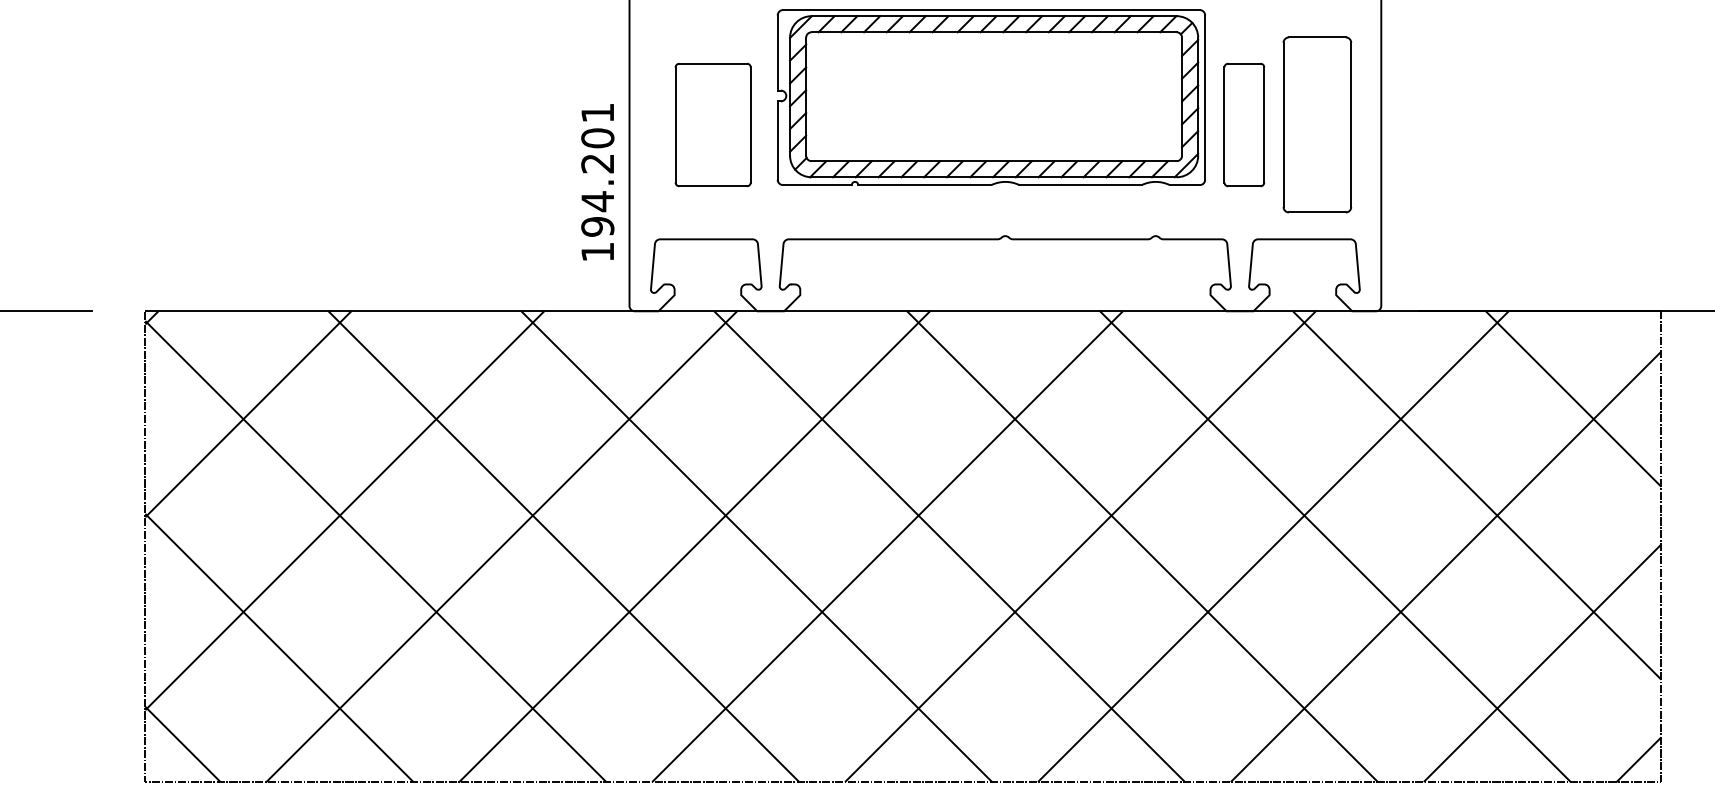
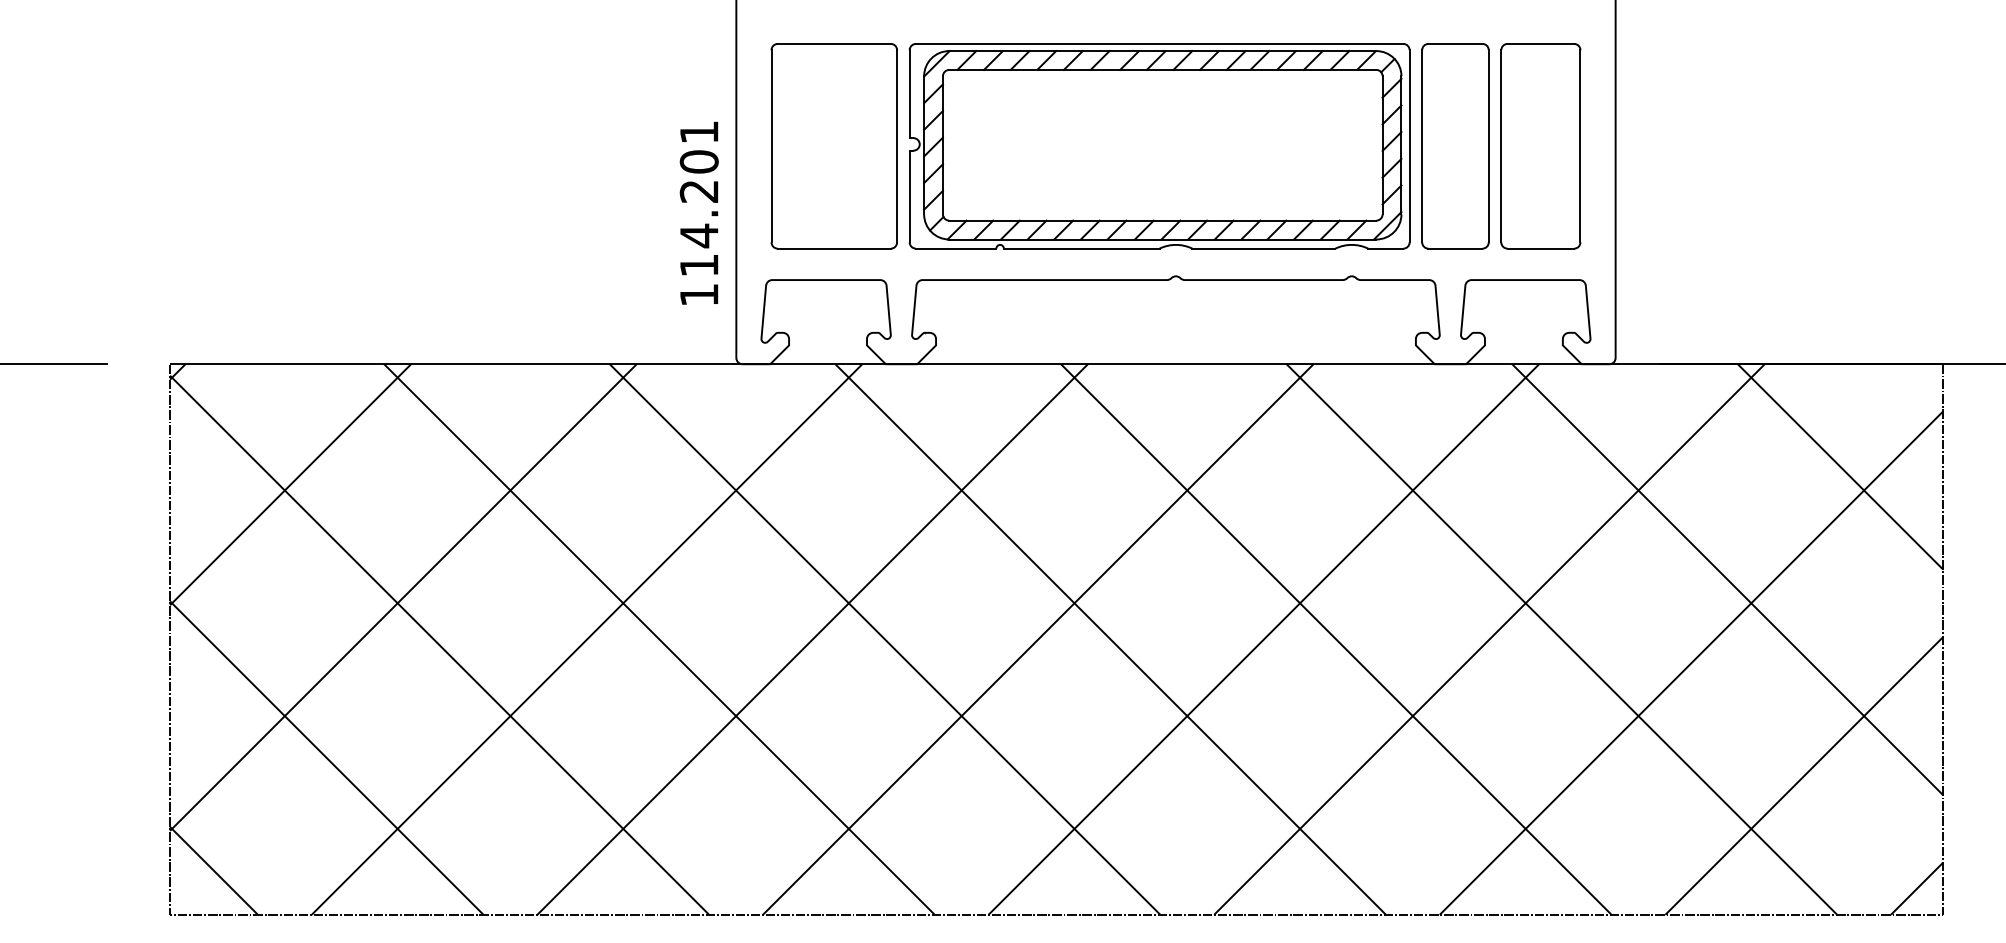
part: (991, 97) -> (1159, 146), moved
part: (712, 125) -> (833, 146), size x1.43
part: (1244, 125) -> (1455, 146), size x1.43
text: (597, 226) -> (698, 265), 194.201 -> 114.201

